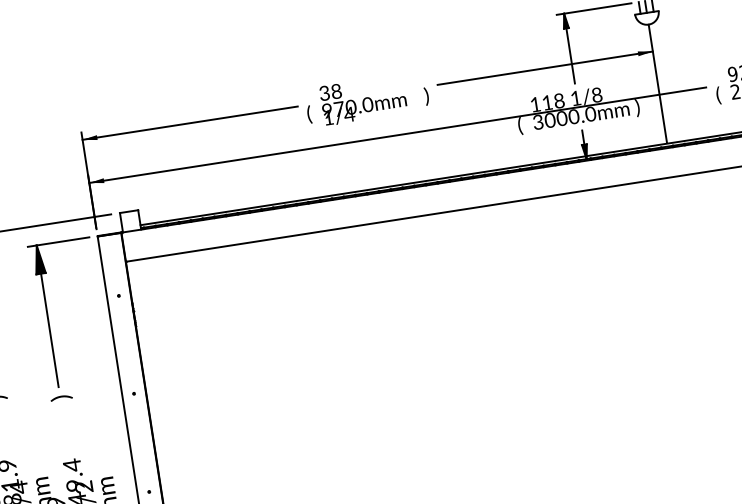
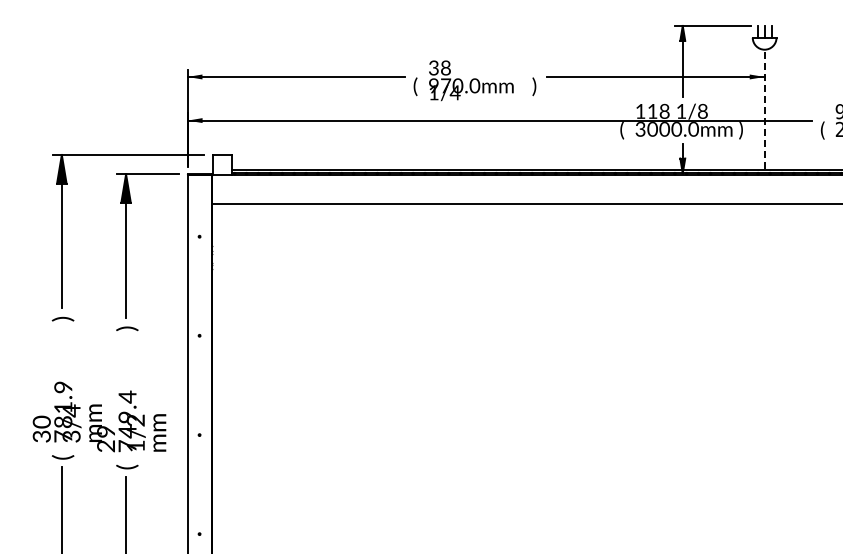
line: (657, 82) -> (764, 108), solid -> dashed

